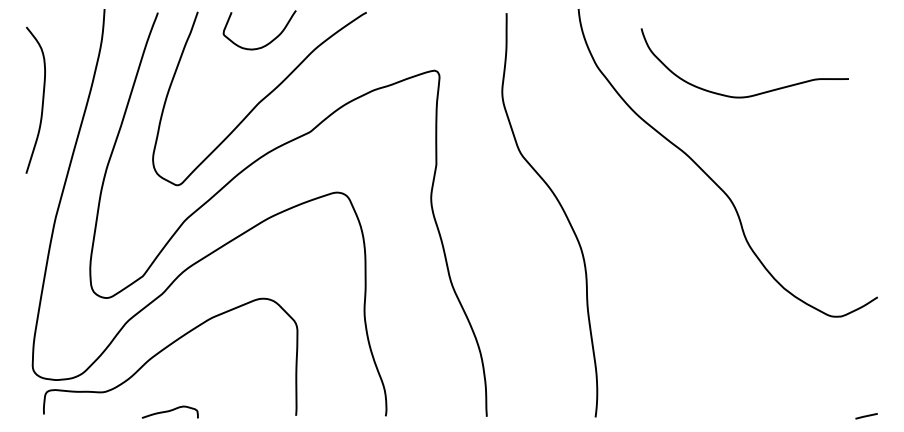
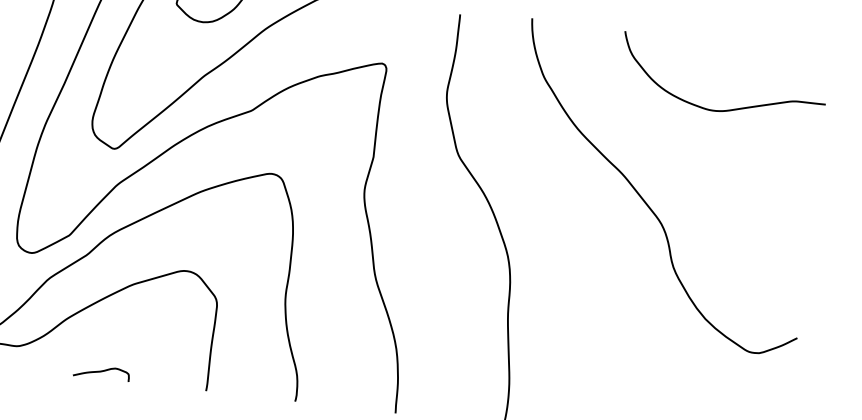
curve: (748, 95) -> (724, 109), moved
curve: (169, 411) -> (101, 371), moved

